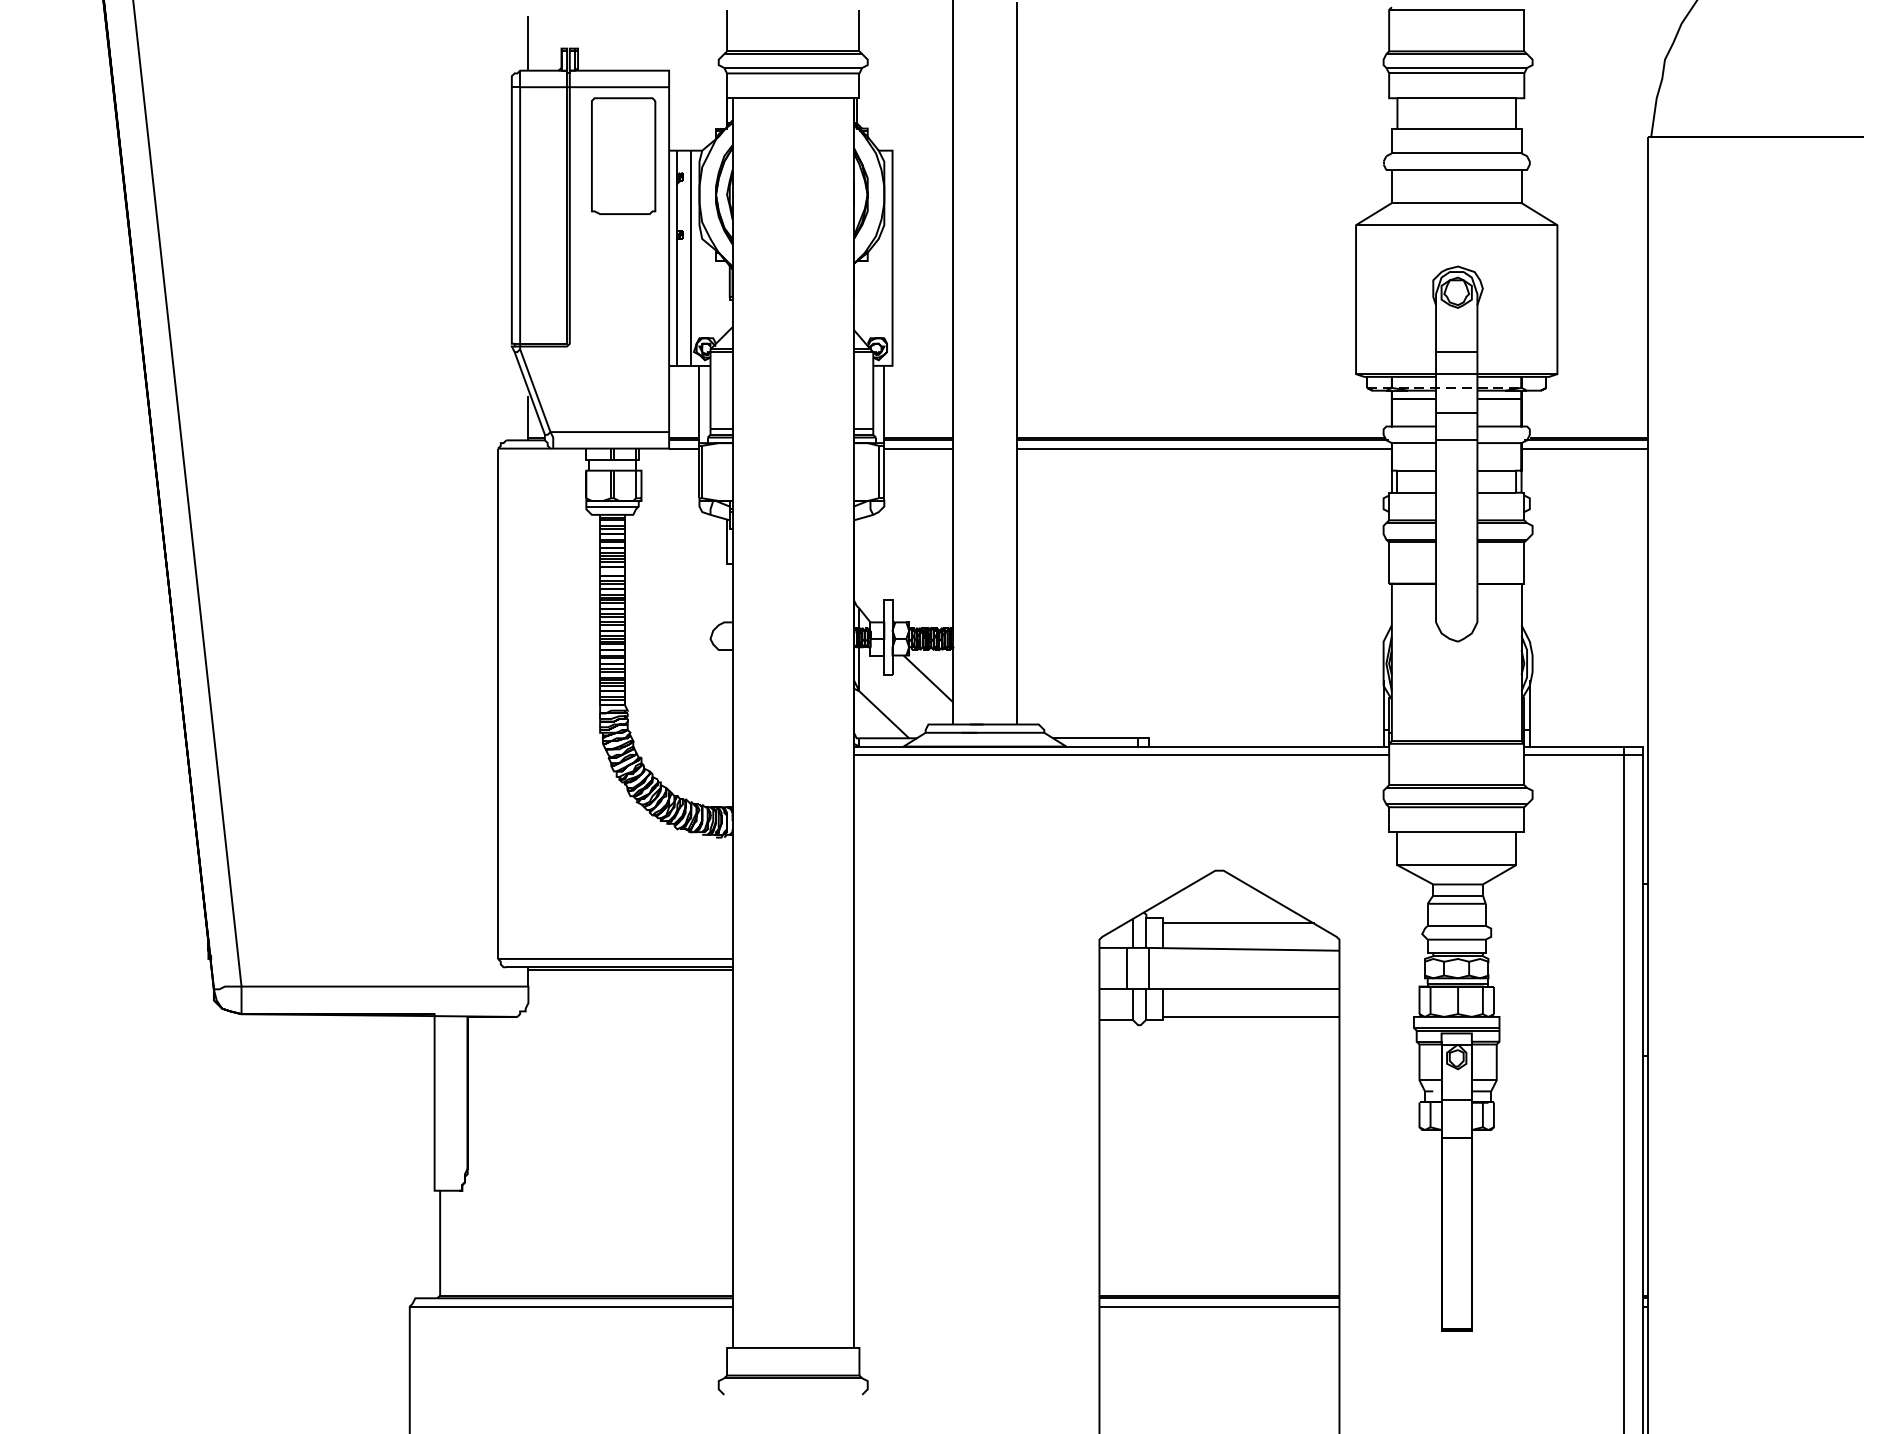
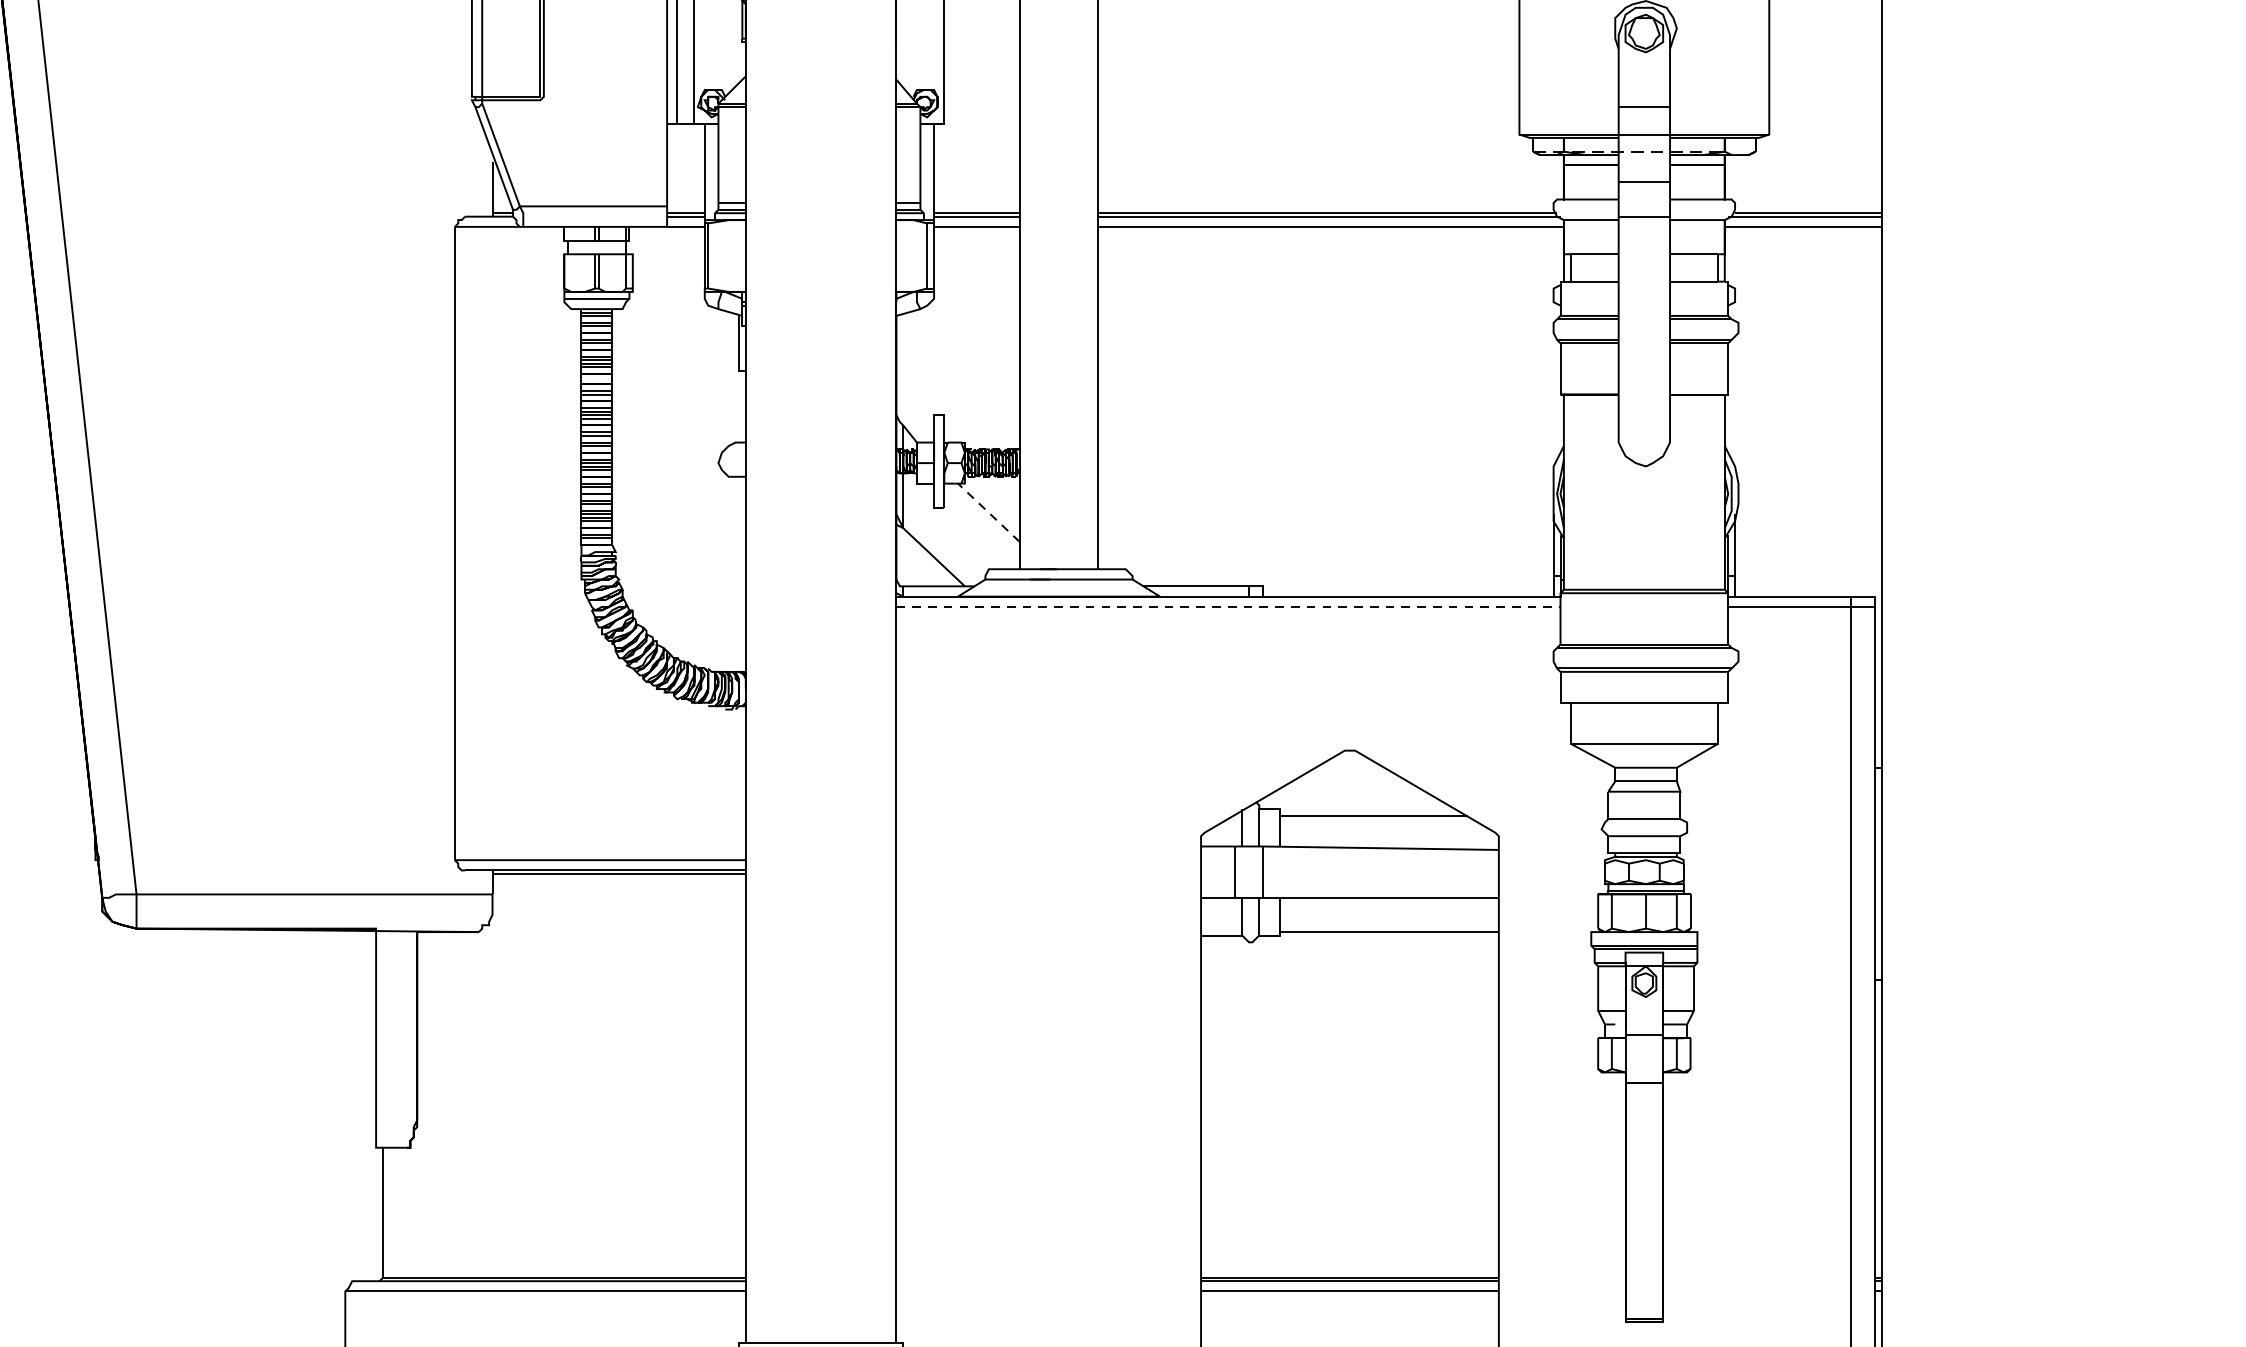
line: (928, 678) -> (988, 512), solid -> dashed
line: (1121, 754) -> (1228, 606), solid -> dashed

